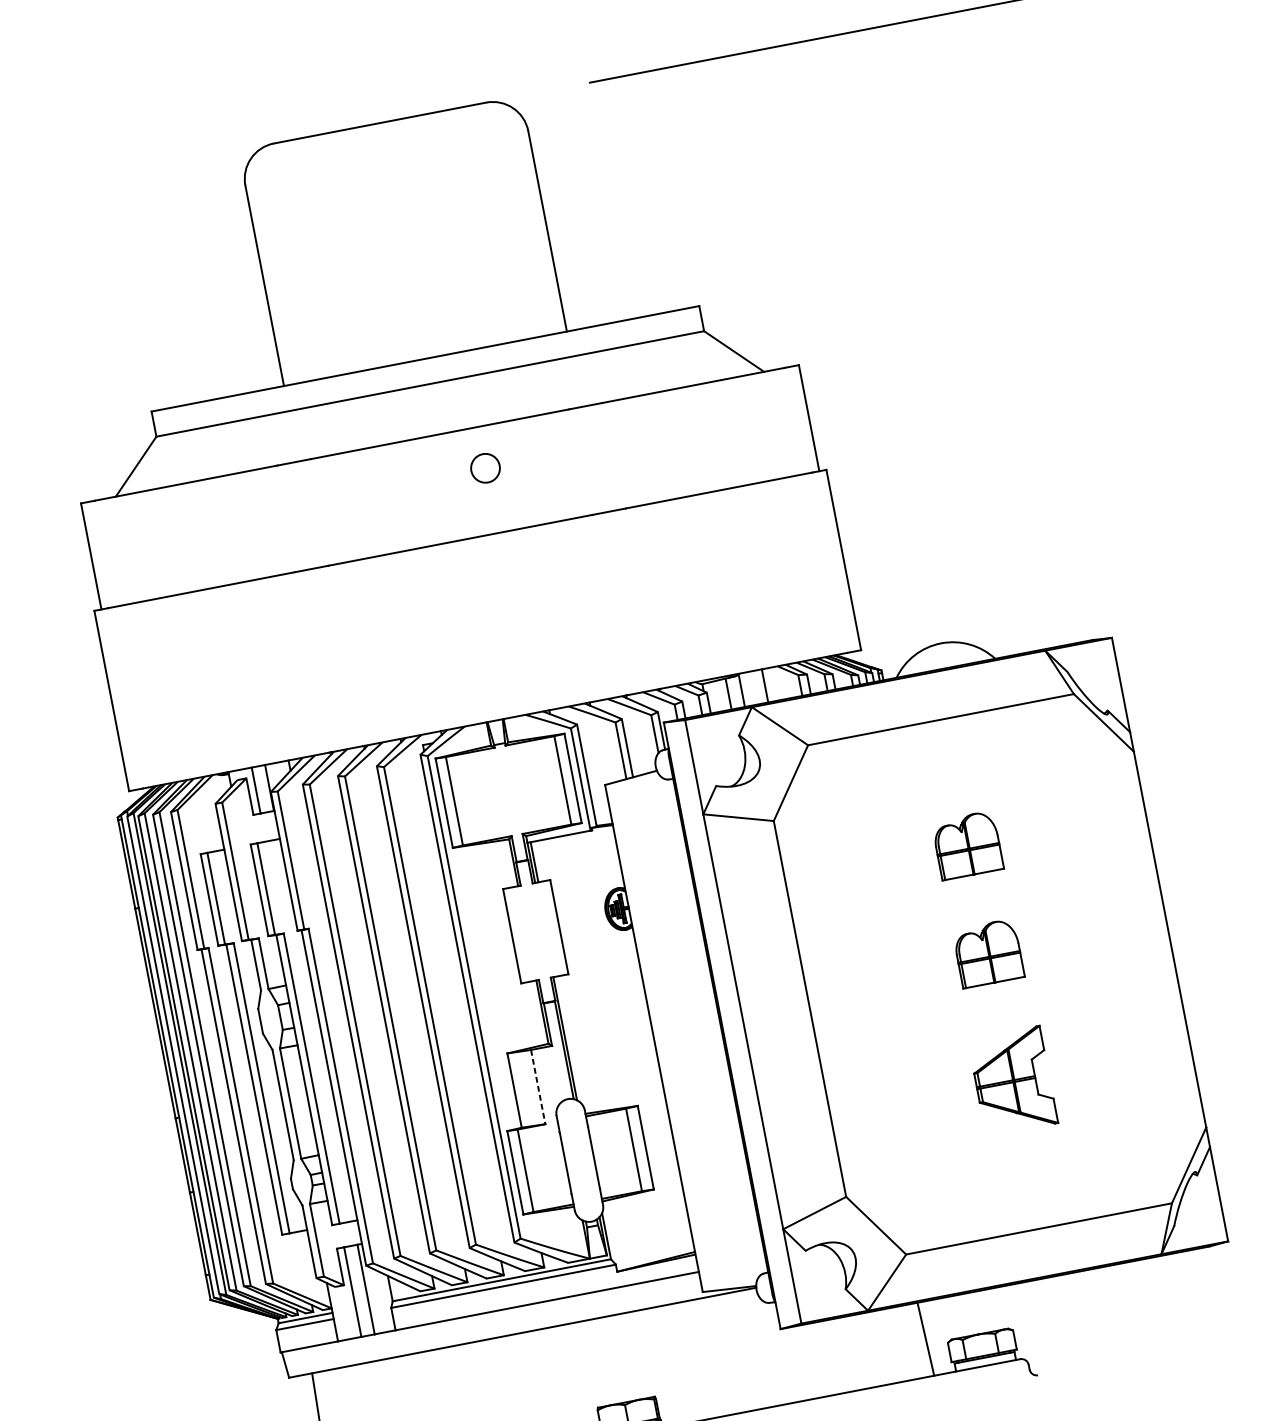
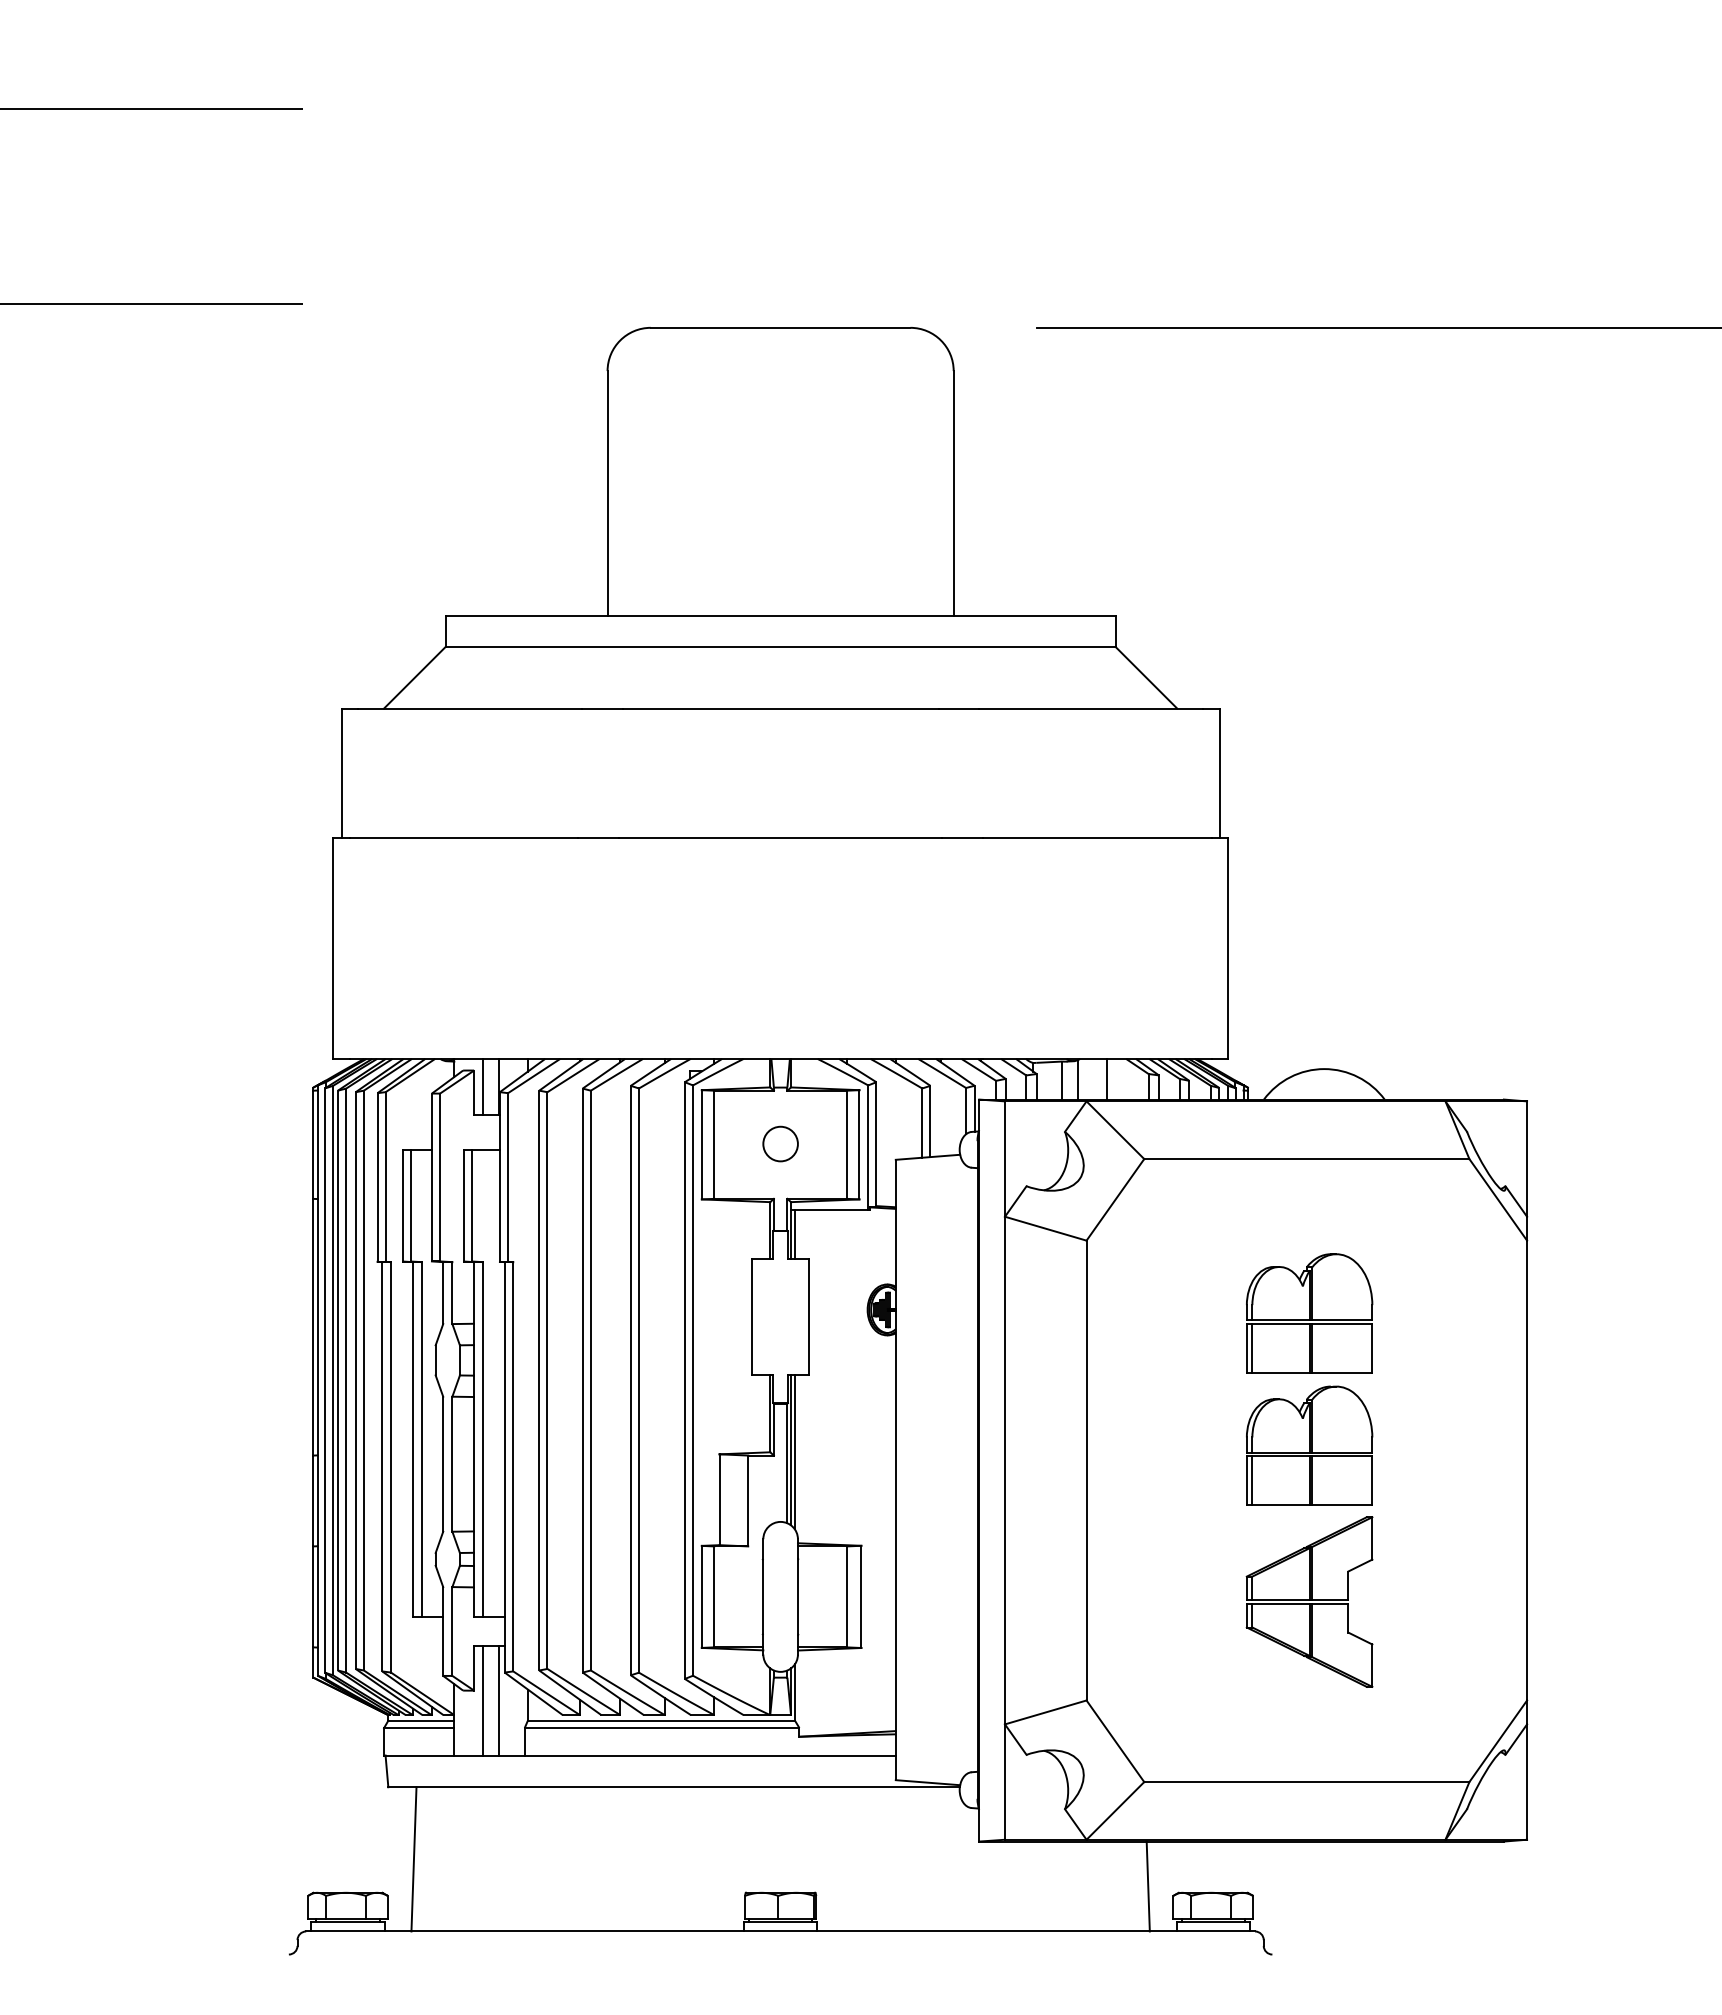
circle: (485, 467) -> (780, 1143), moved
part: (967, 845) -> (1309, 1313), size x1.67
part: (988, 953) -> (1309, 1445), size x1.67
line: (568, 1039) -> (794, 1451), added
part: (1012, 1080) -> (1309, 1601), size x1.43
line: (538, 1087) -> (748, 1501), dashed -> solid

